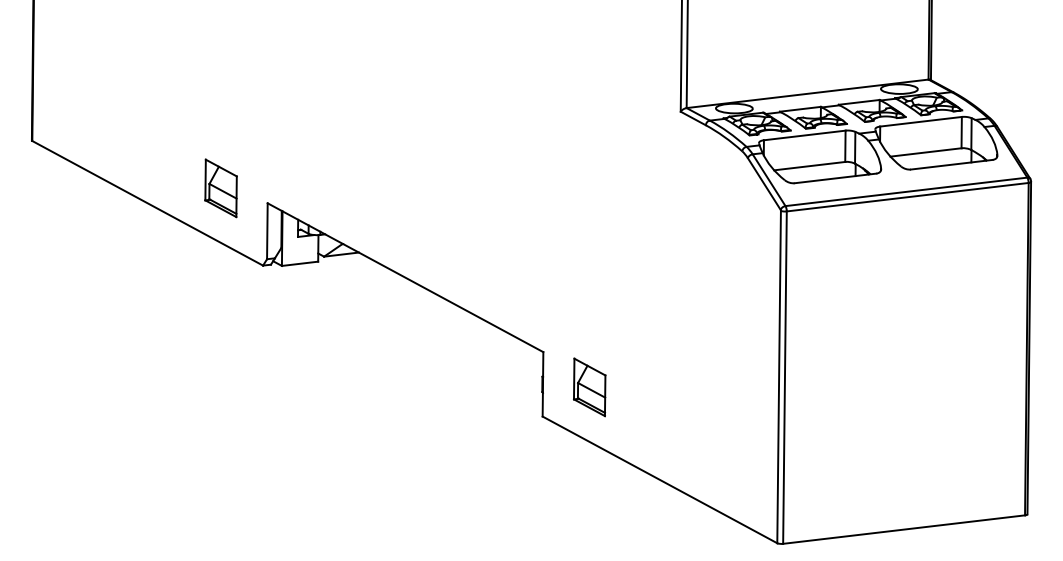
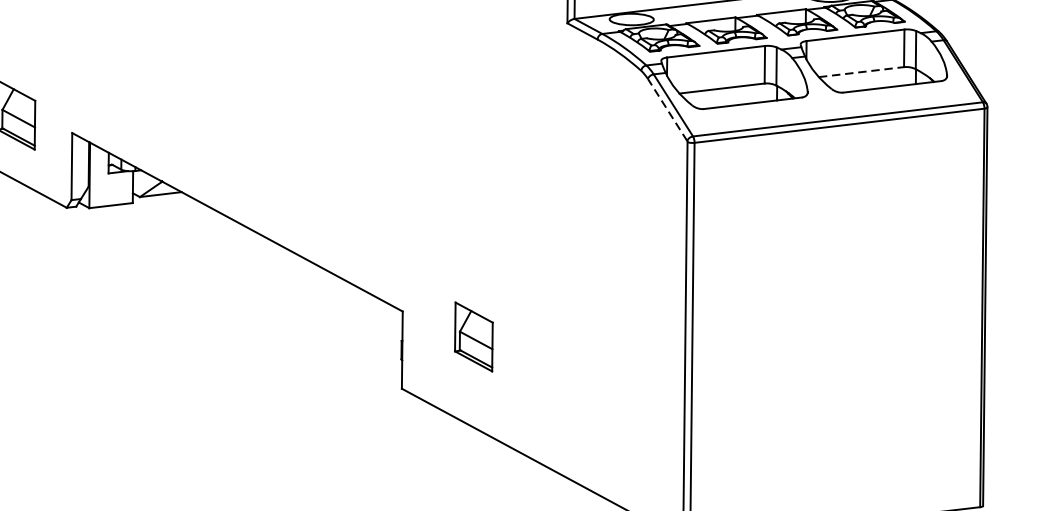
line: (926, 152) -> (862, 72), solid -> dashed
line: (764, 184) -> (667, 110), solid -> dashed
part: (589, 387) -> (473, 337), moved

